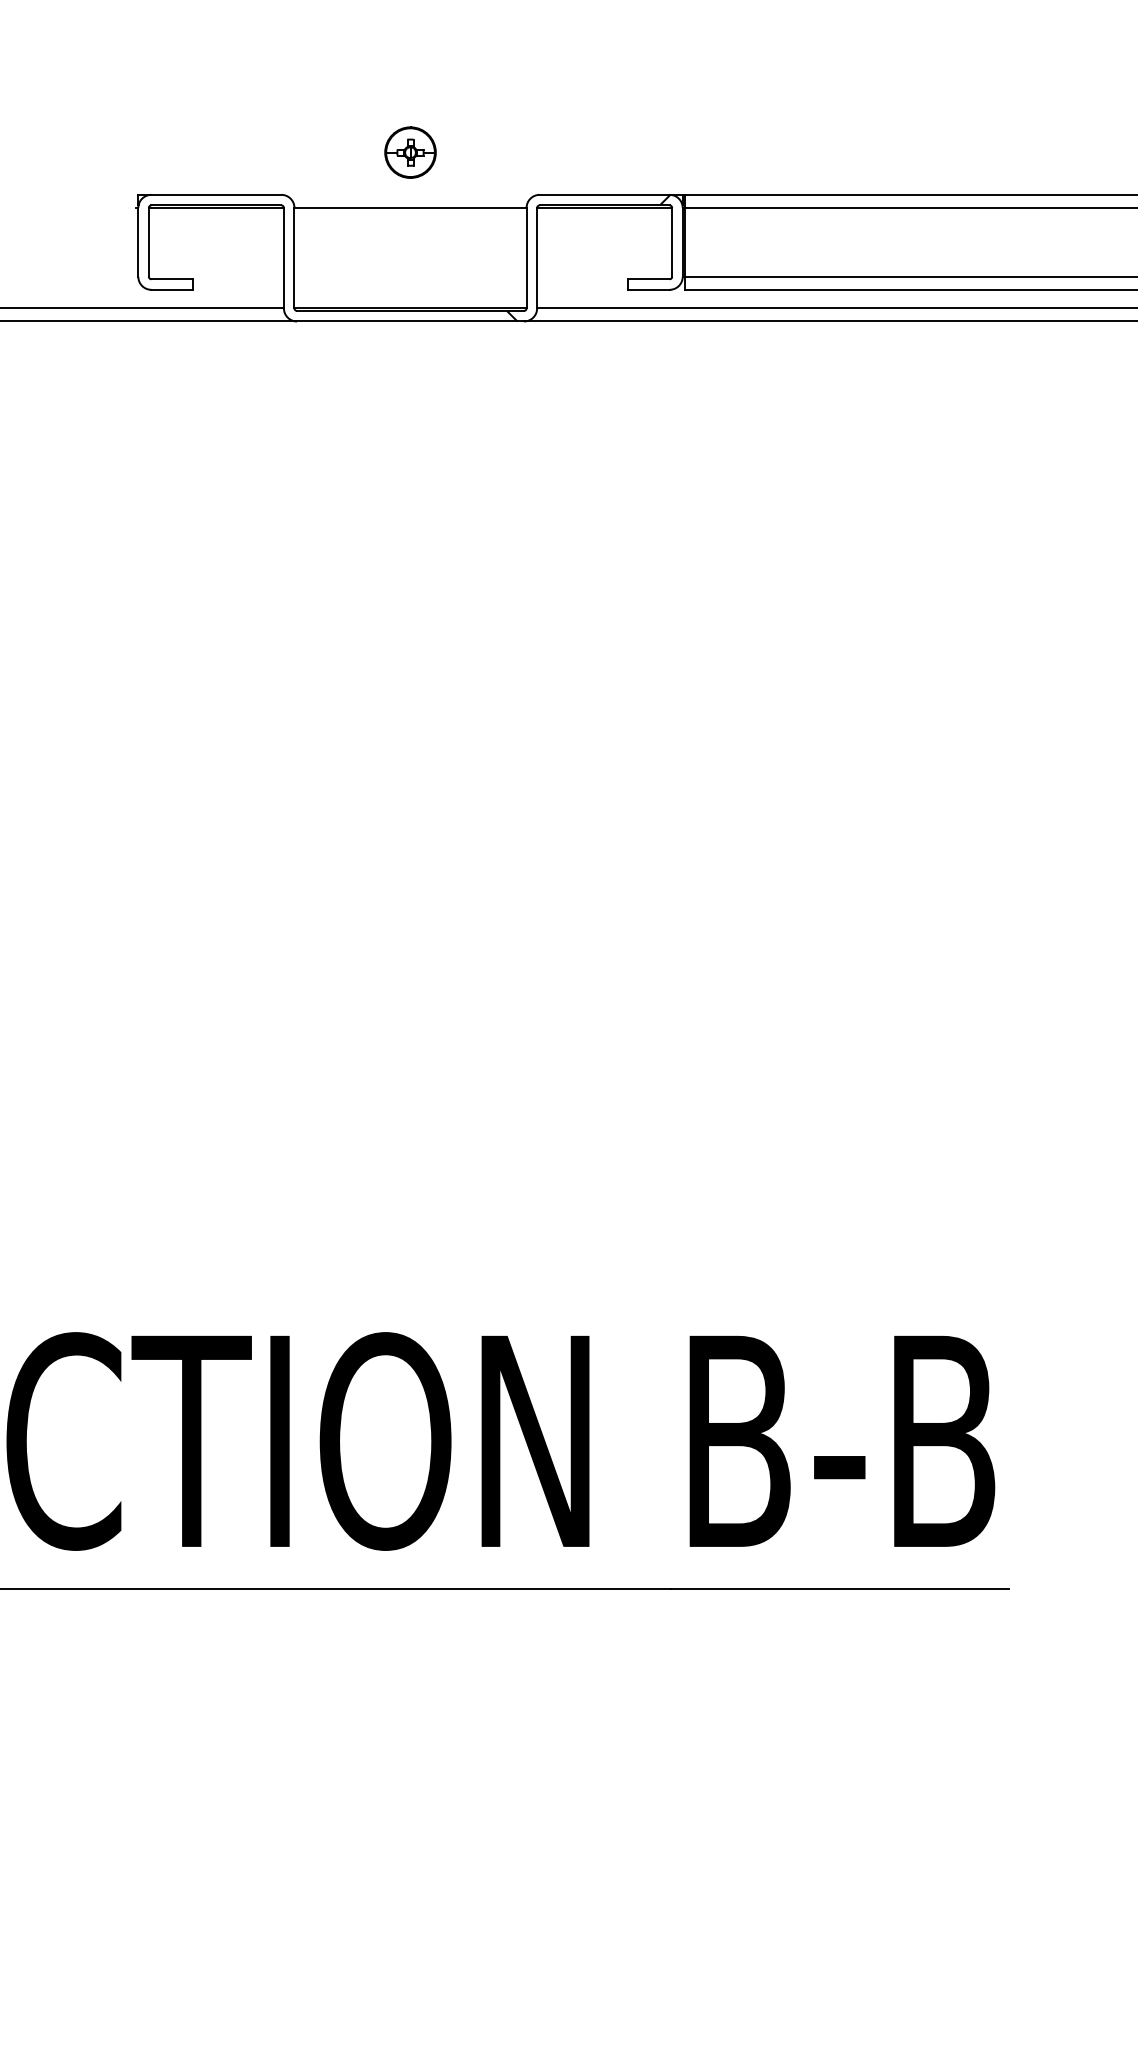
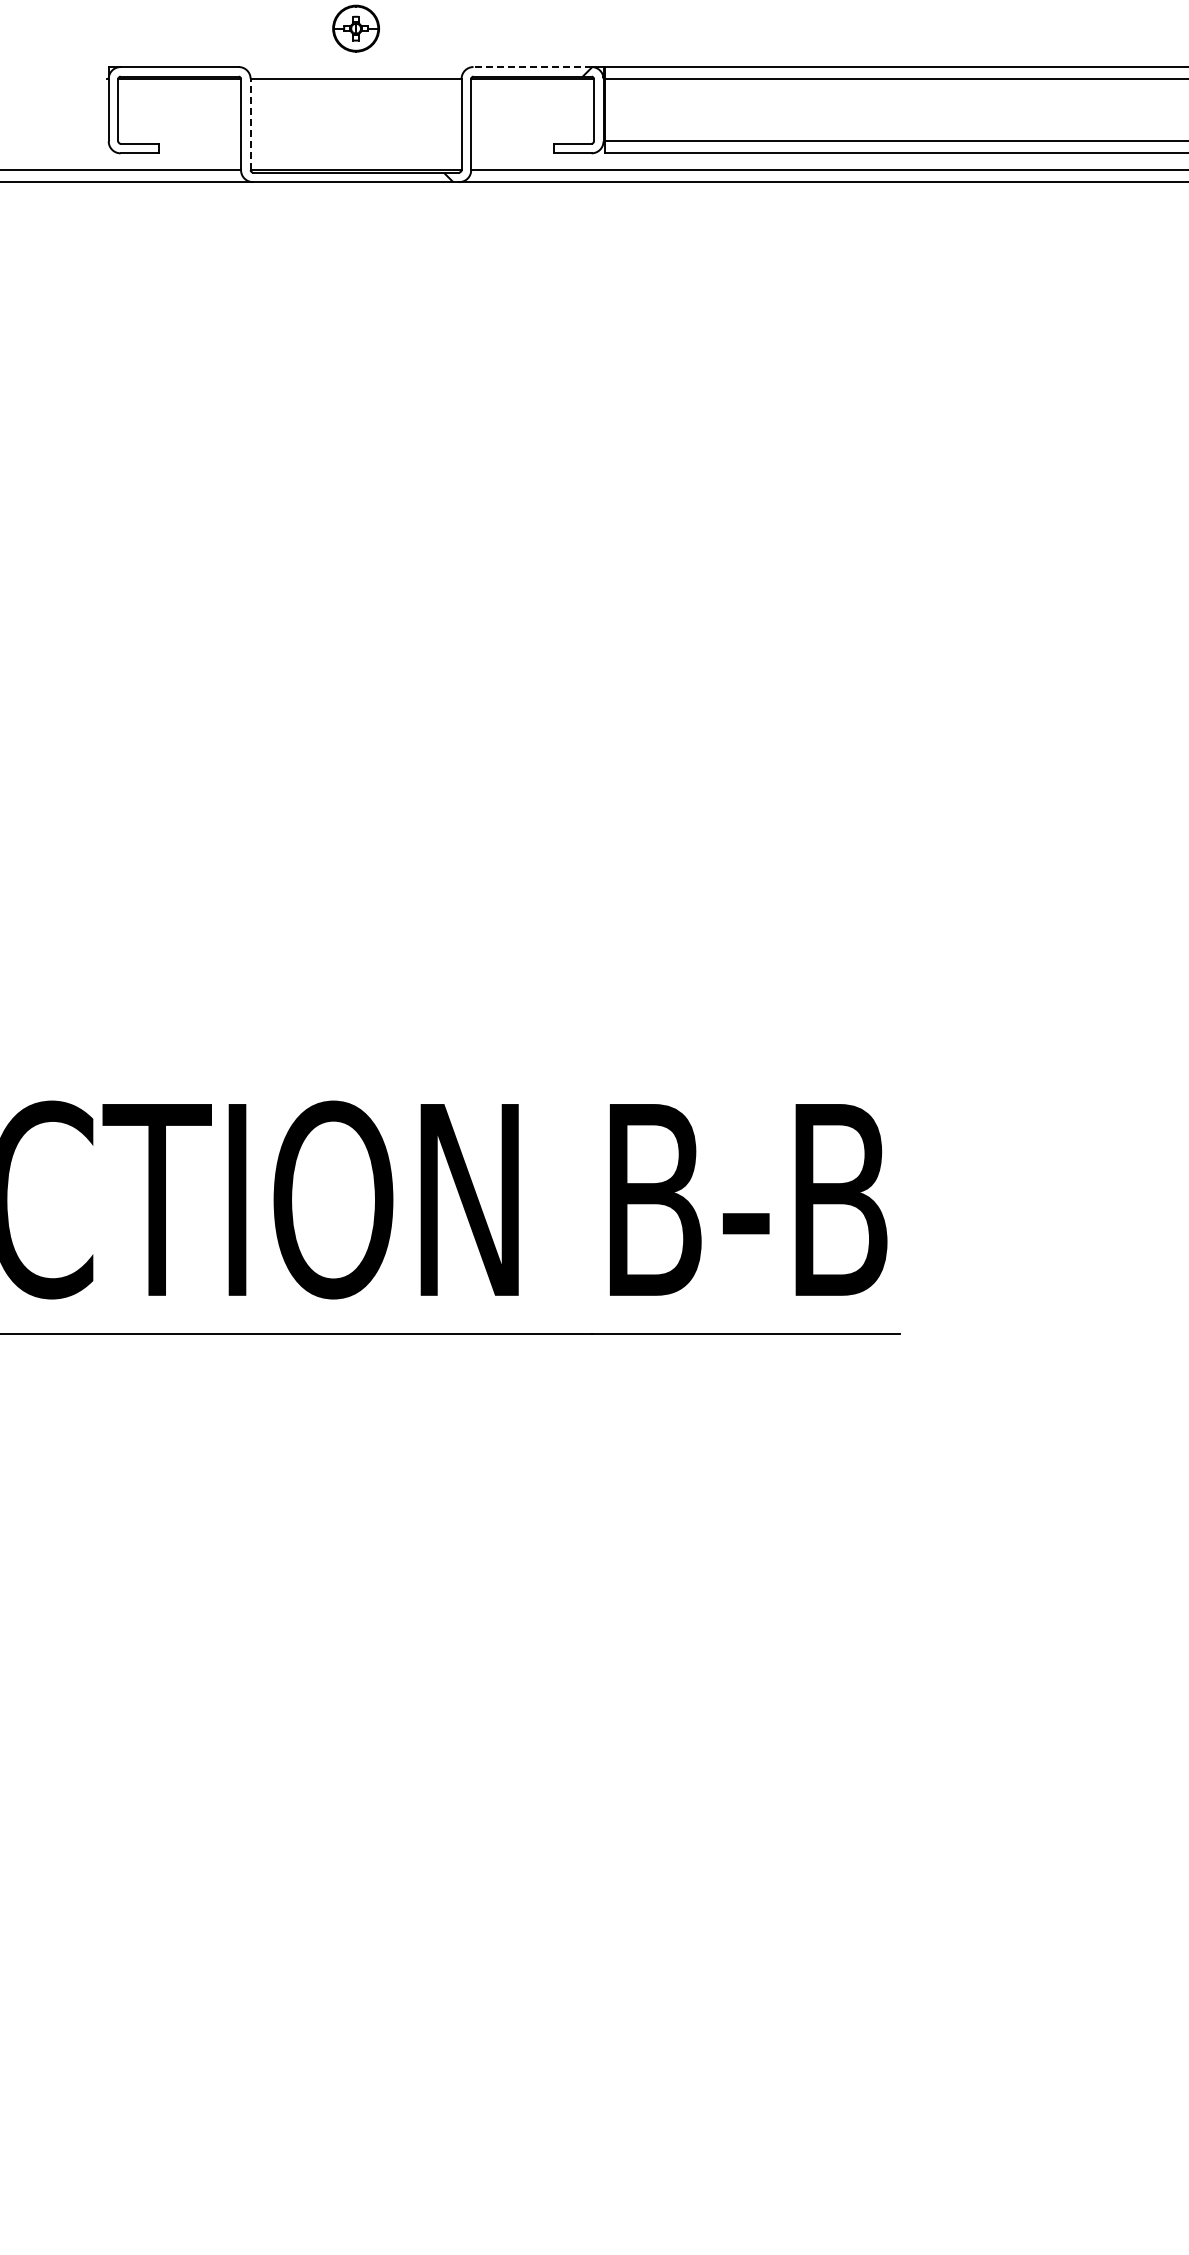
line: (604, 195) -> (532, 67), solid -> dashed
line: (294, 258) -> (250, 124), solid -> dashed

